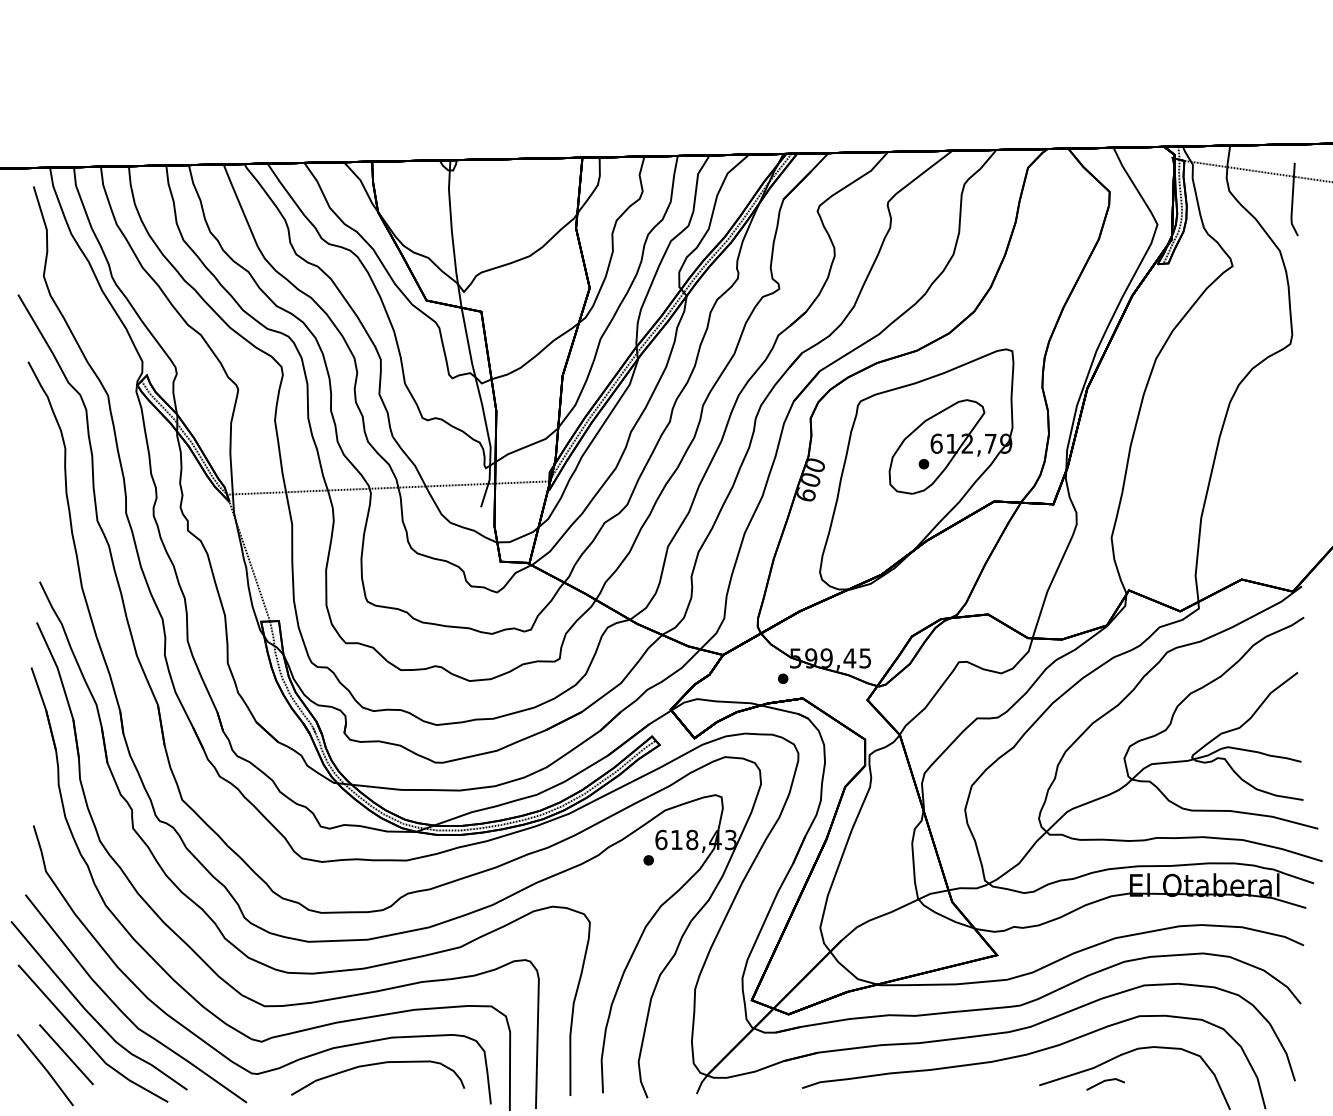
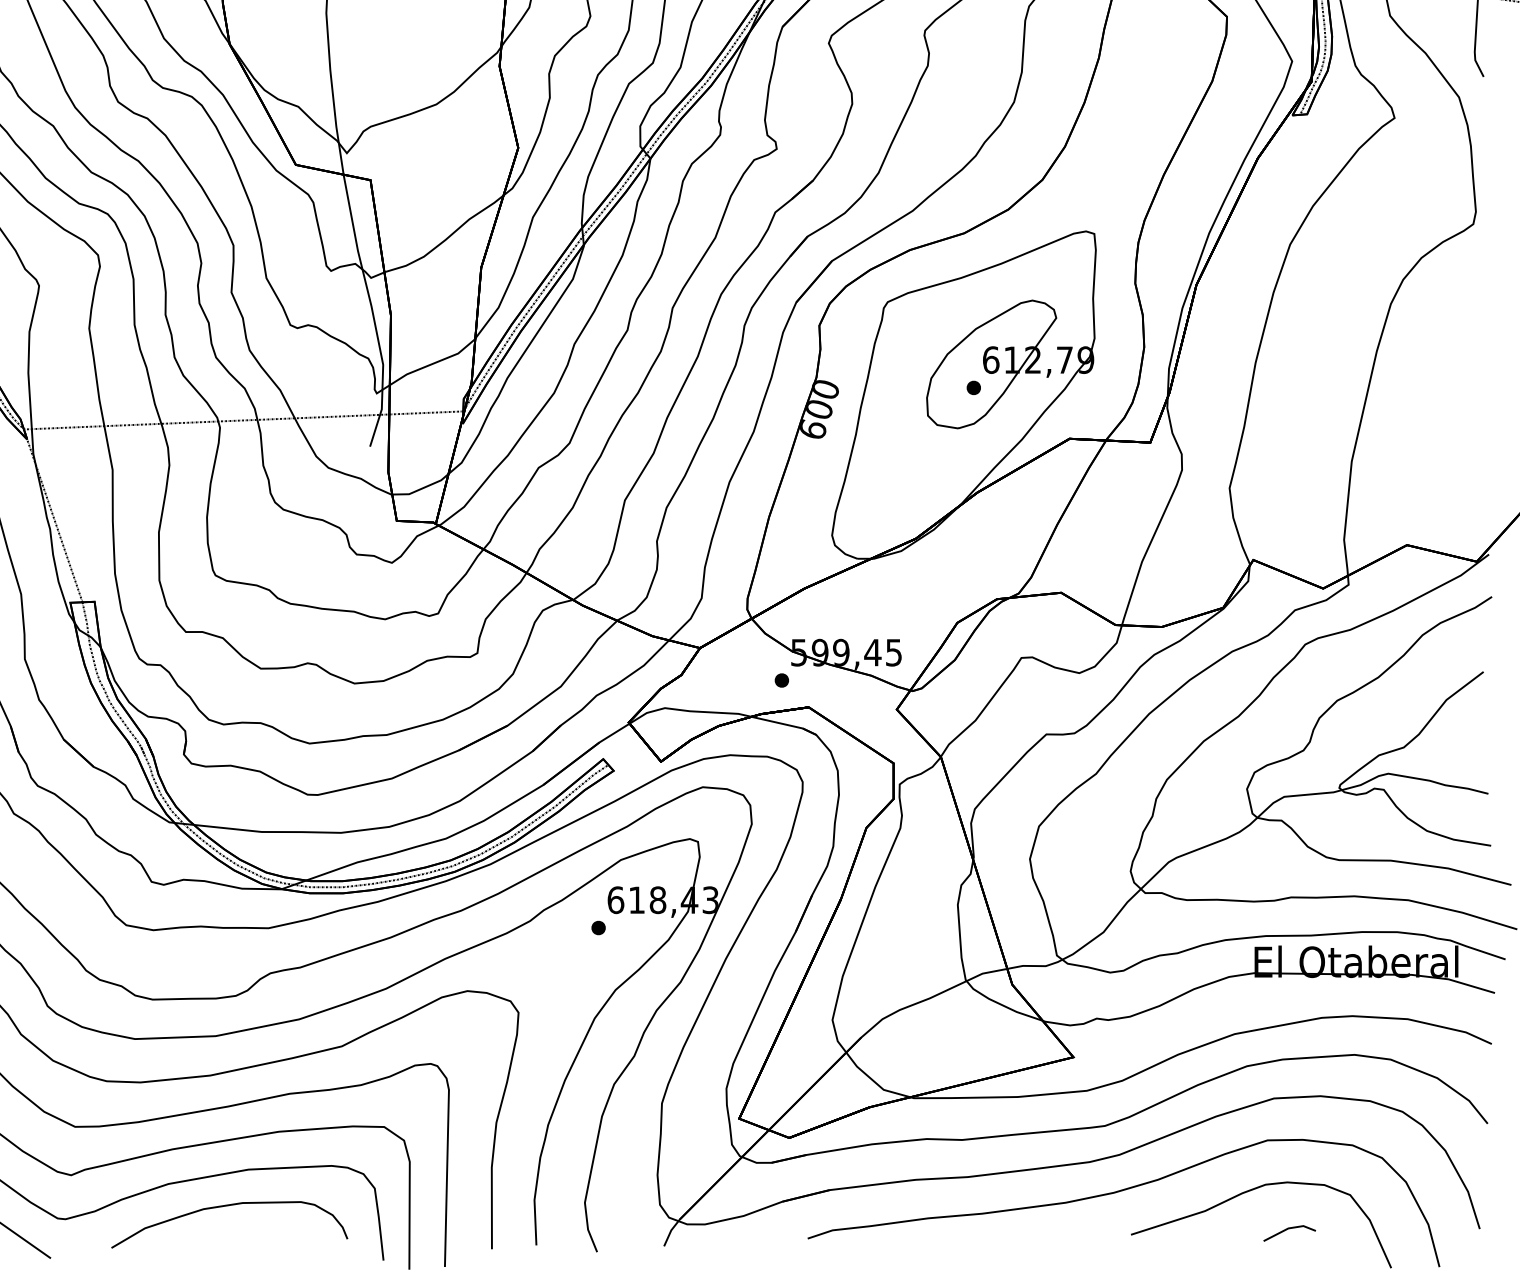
line: (1103, 1082) -> (1286, 1230), moved

